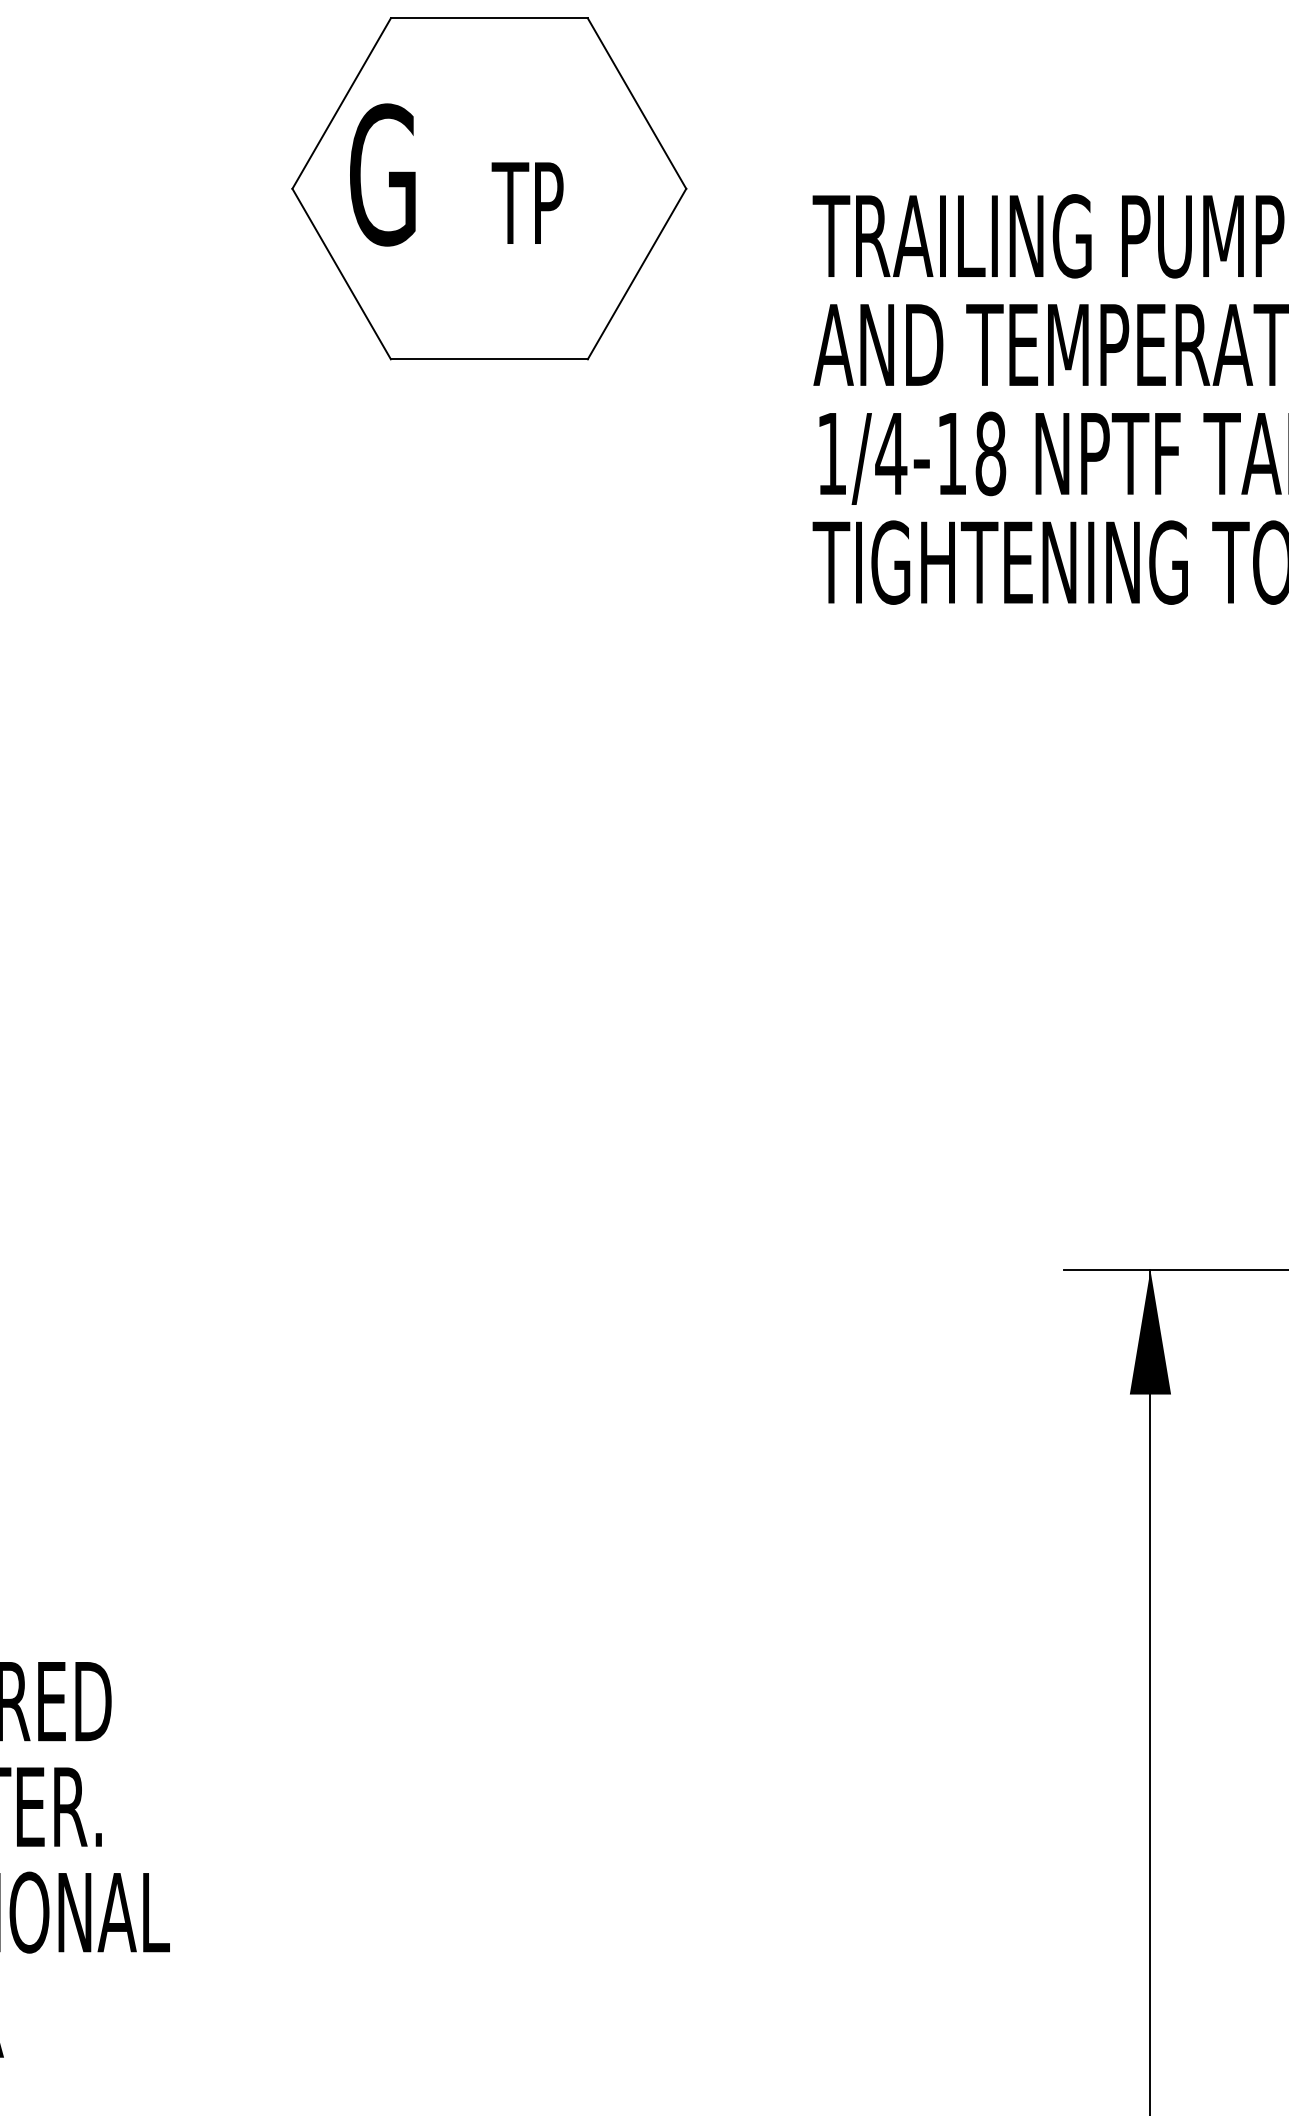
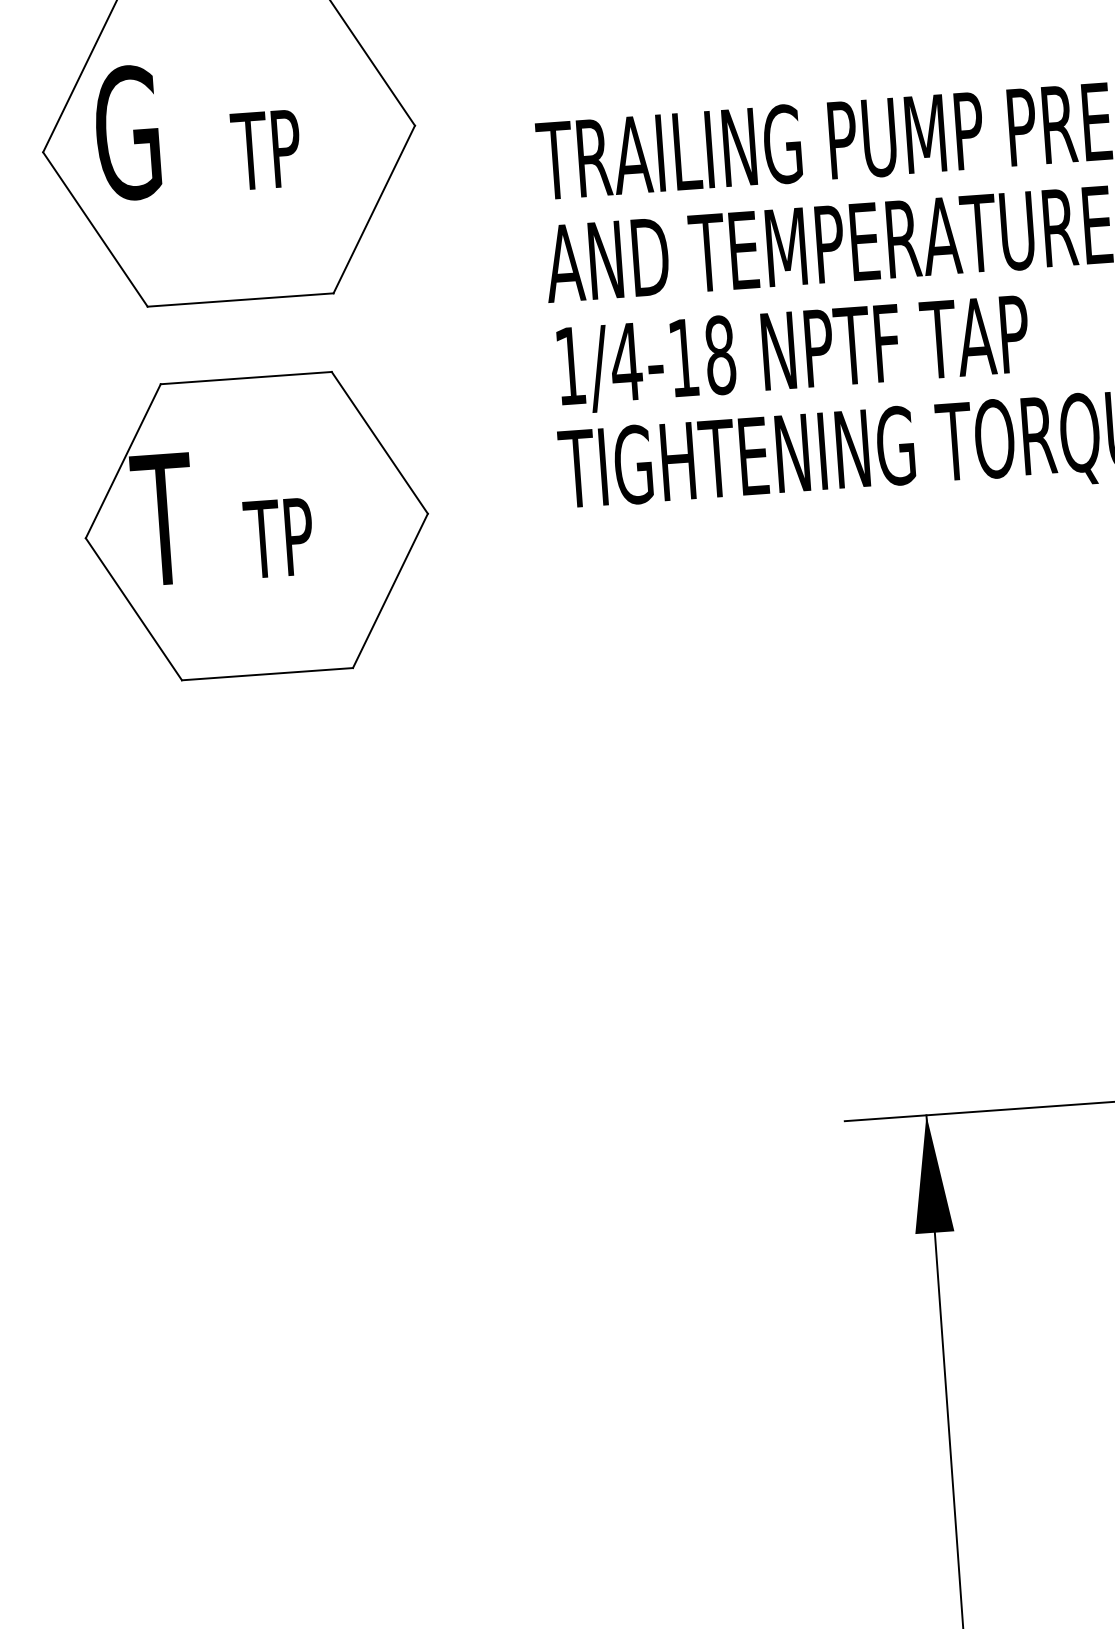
part: (489, 598) -> (256, 525), added

